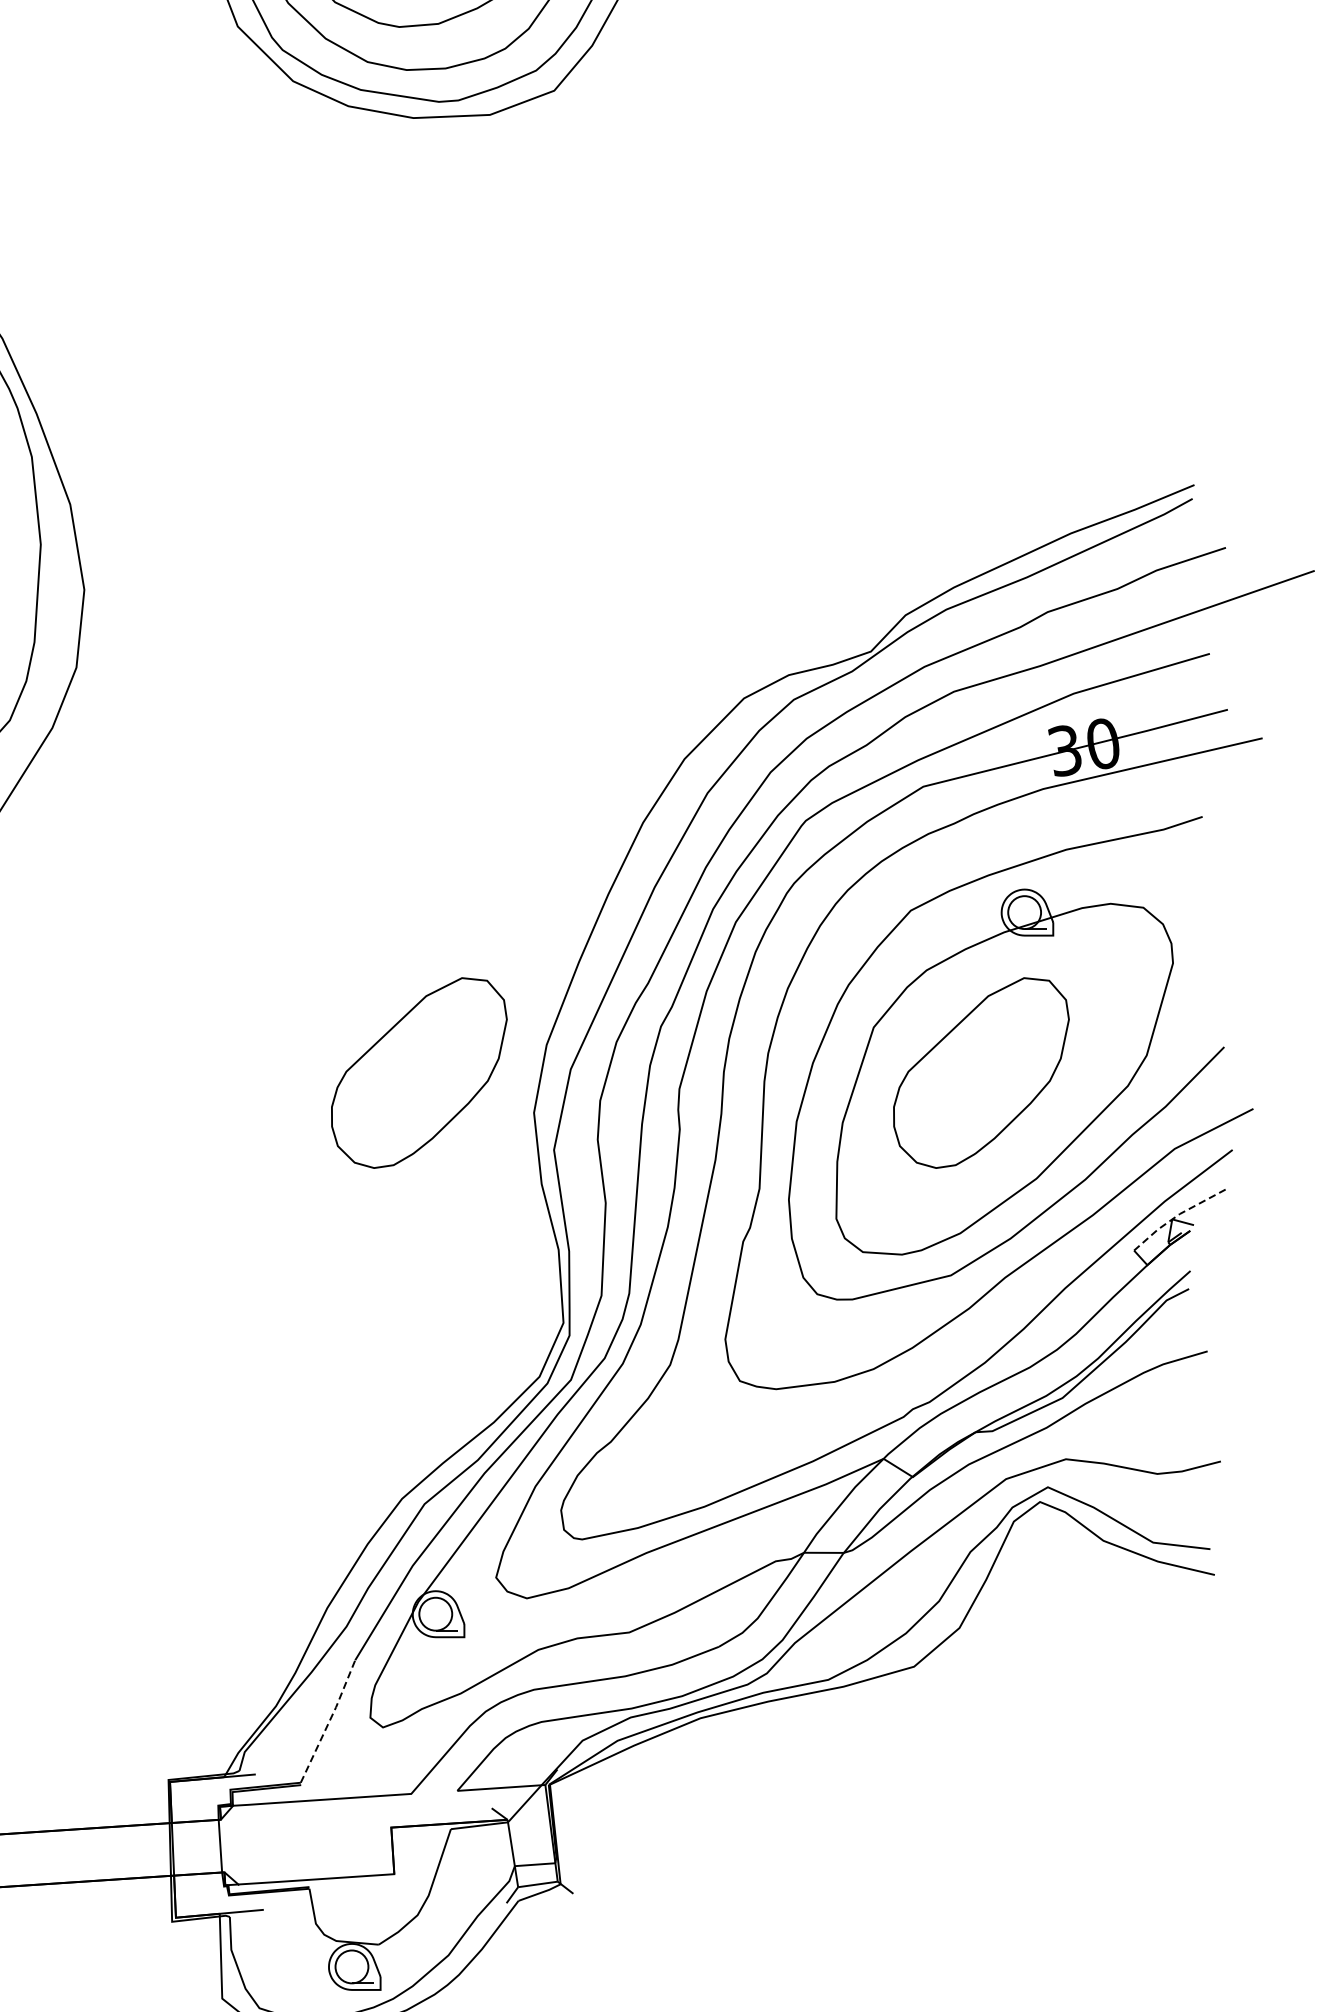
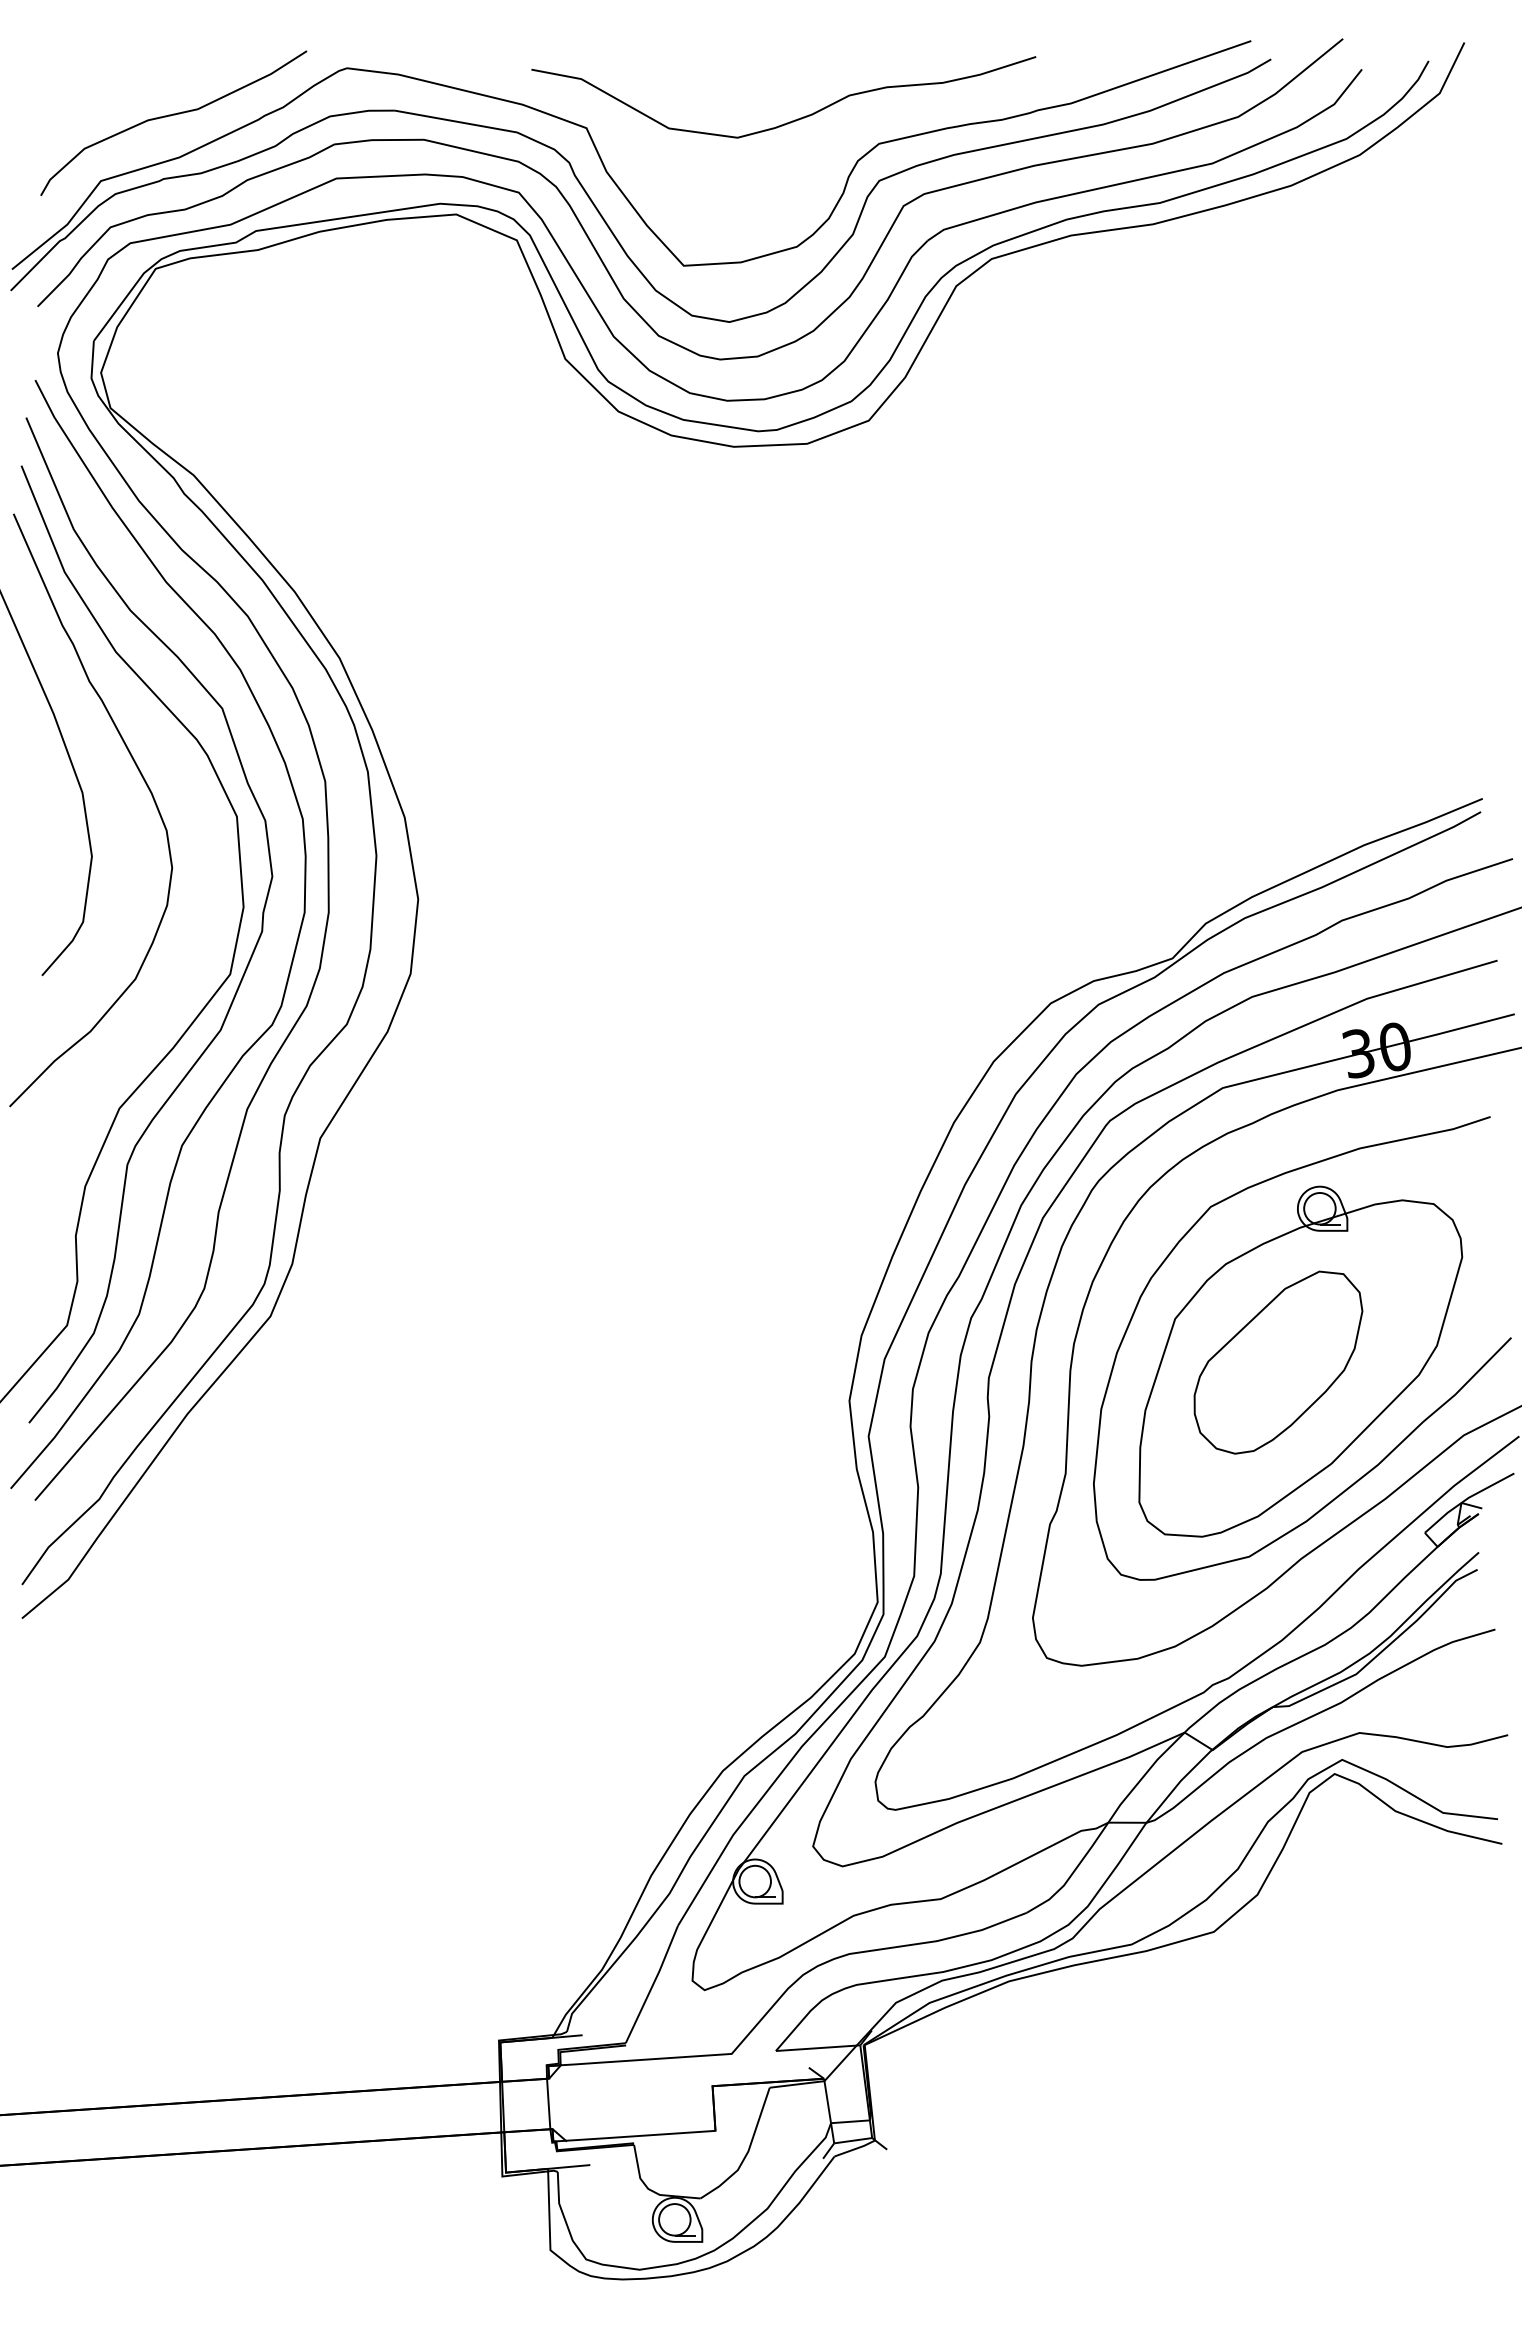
part: (419, 1072) -> (739, 1362), removed
line: (1178, 1214) -> (1467, 1498), dashed -> solid
line: (329, 1721) -> (653, 1984), dashed -> solid

